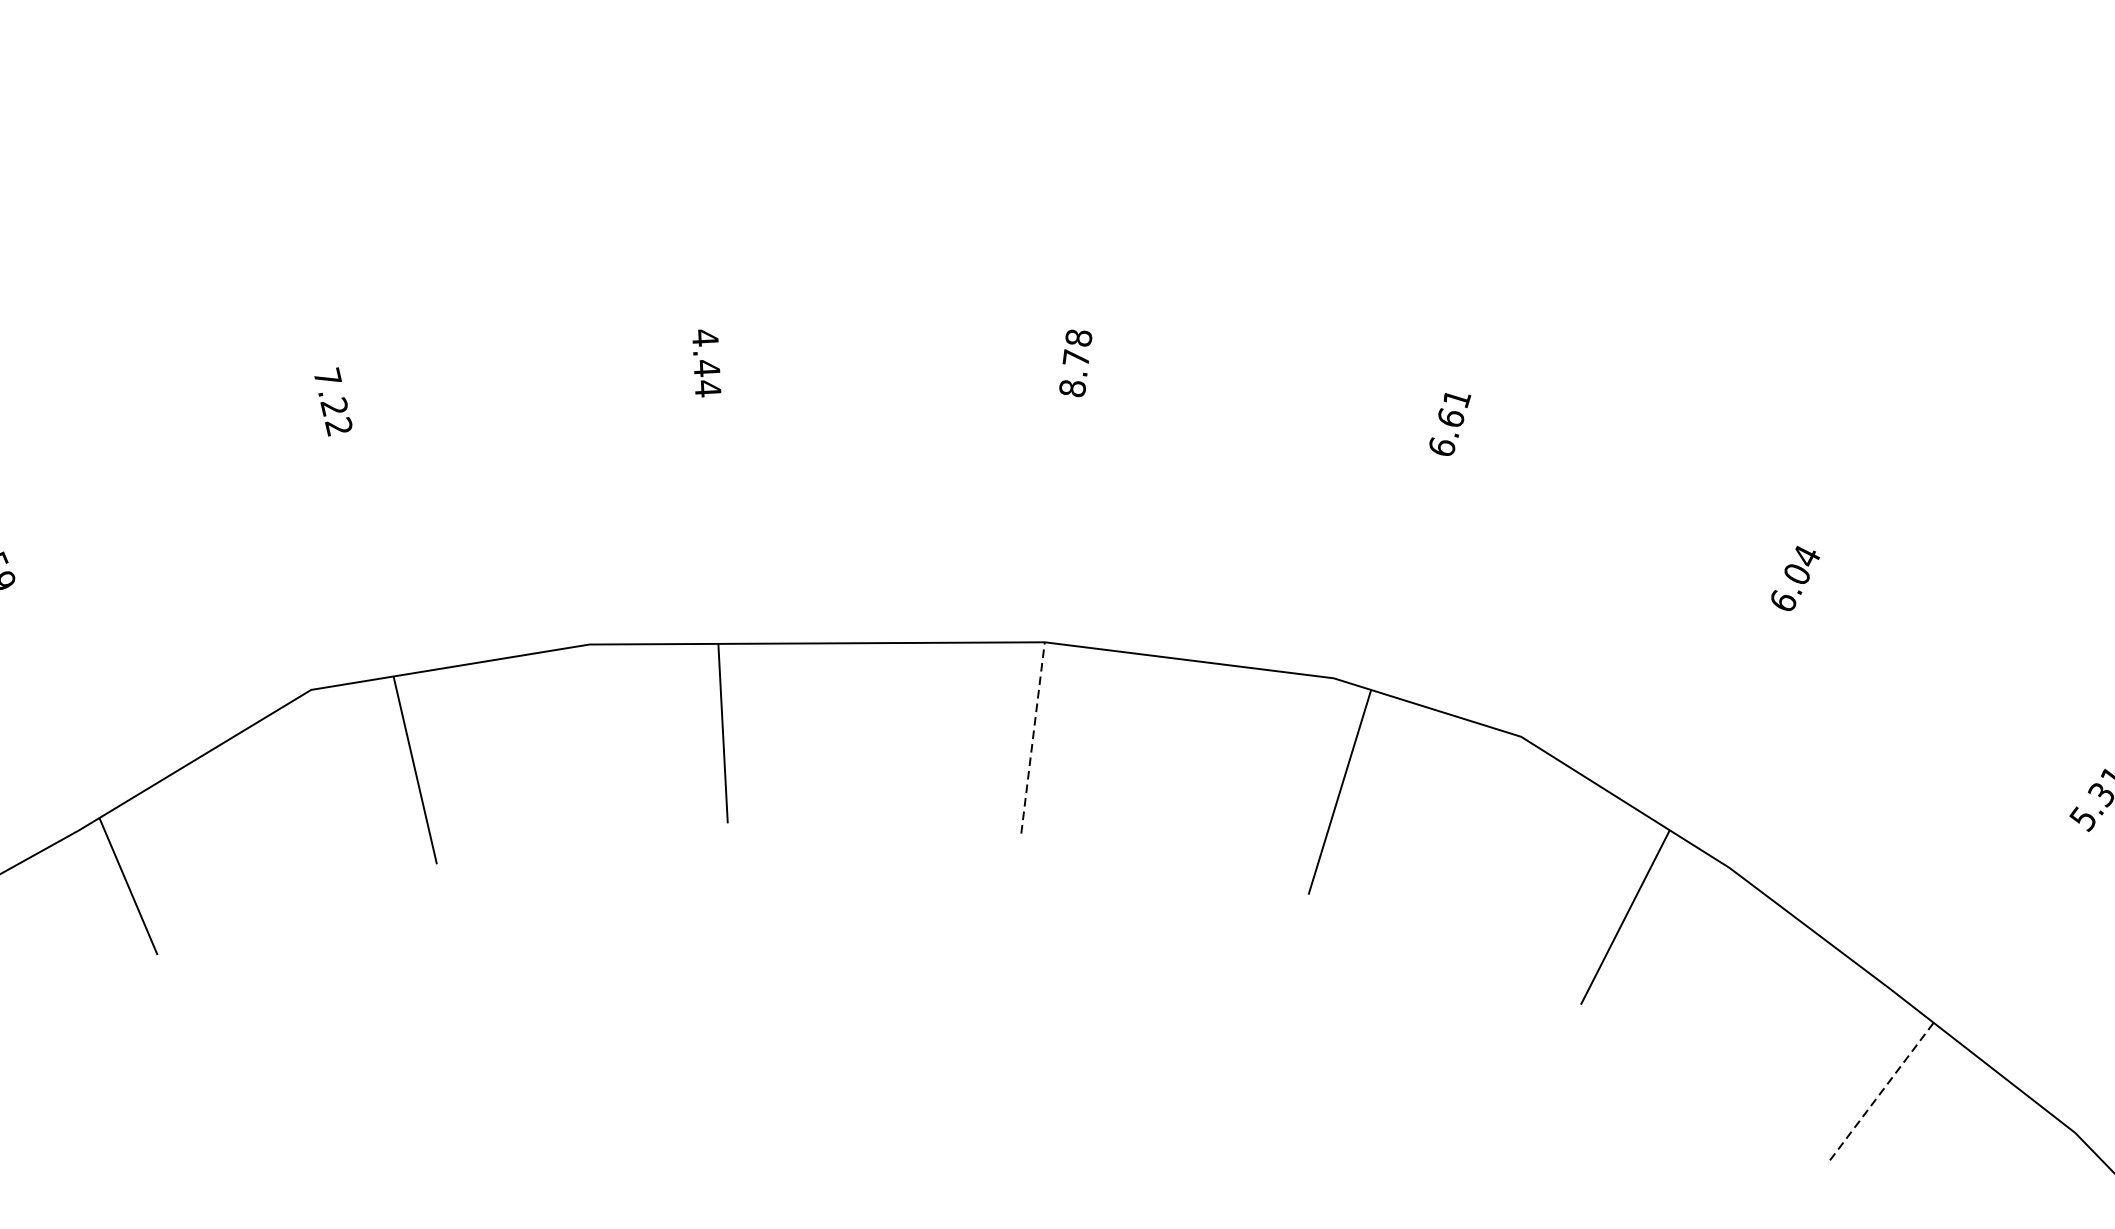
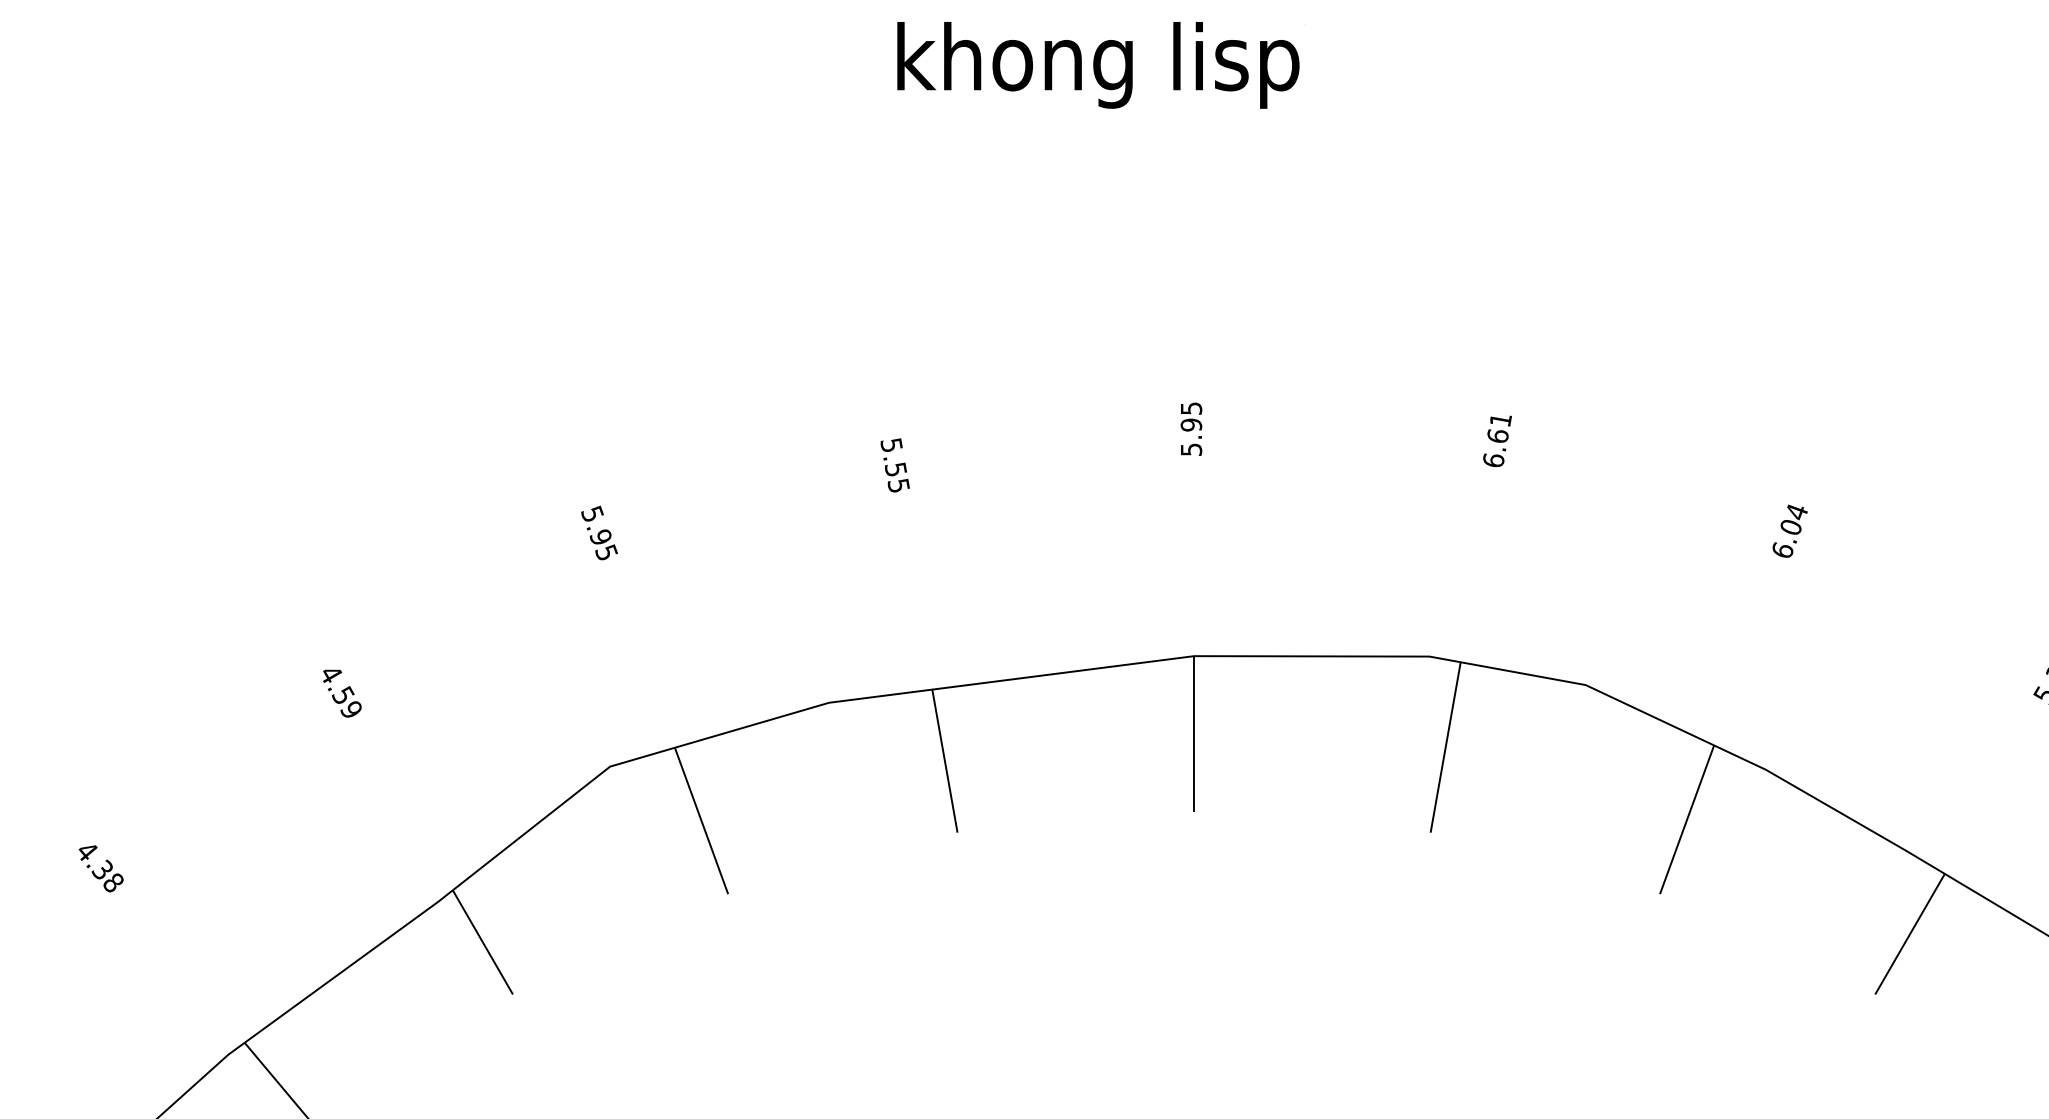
text: (705, 363) -> (894, 465), 4.44 -> 5.55
text: (1075, 363) -> (1191, 429), 8.78 -> 5.95
text: (333, 402) -> (599, 533), 7.22 -> 5.95
line: (1033, 738) -> (1194, 734), dashed -> solid
line: (1882, 1092) -> (1910, 934), dashed -> solid

